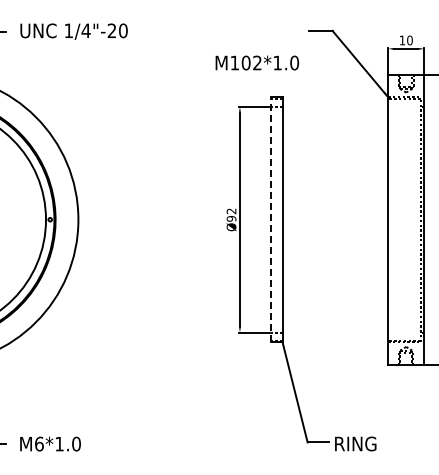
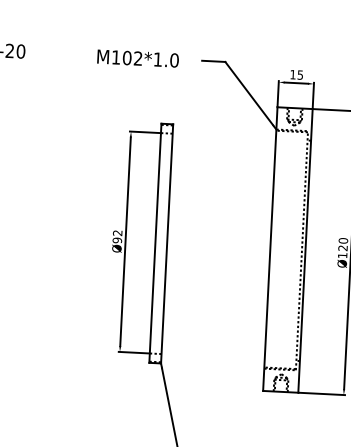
text: (409, 40) -> (299, 75), 10 -> 15
text: (257, 62) -> (138, 58), moved
line: (270, 219) -> (155, 243), dashed -> solid

